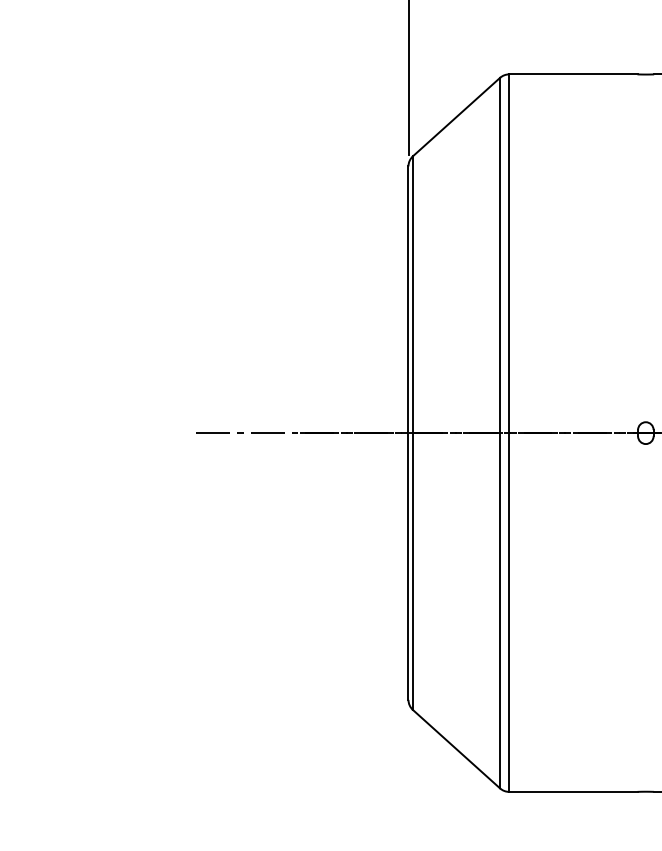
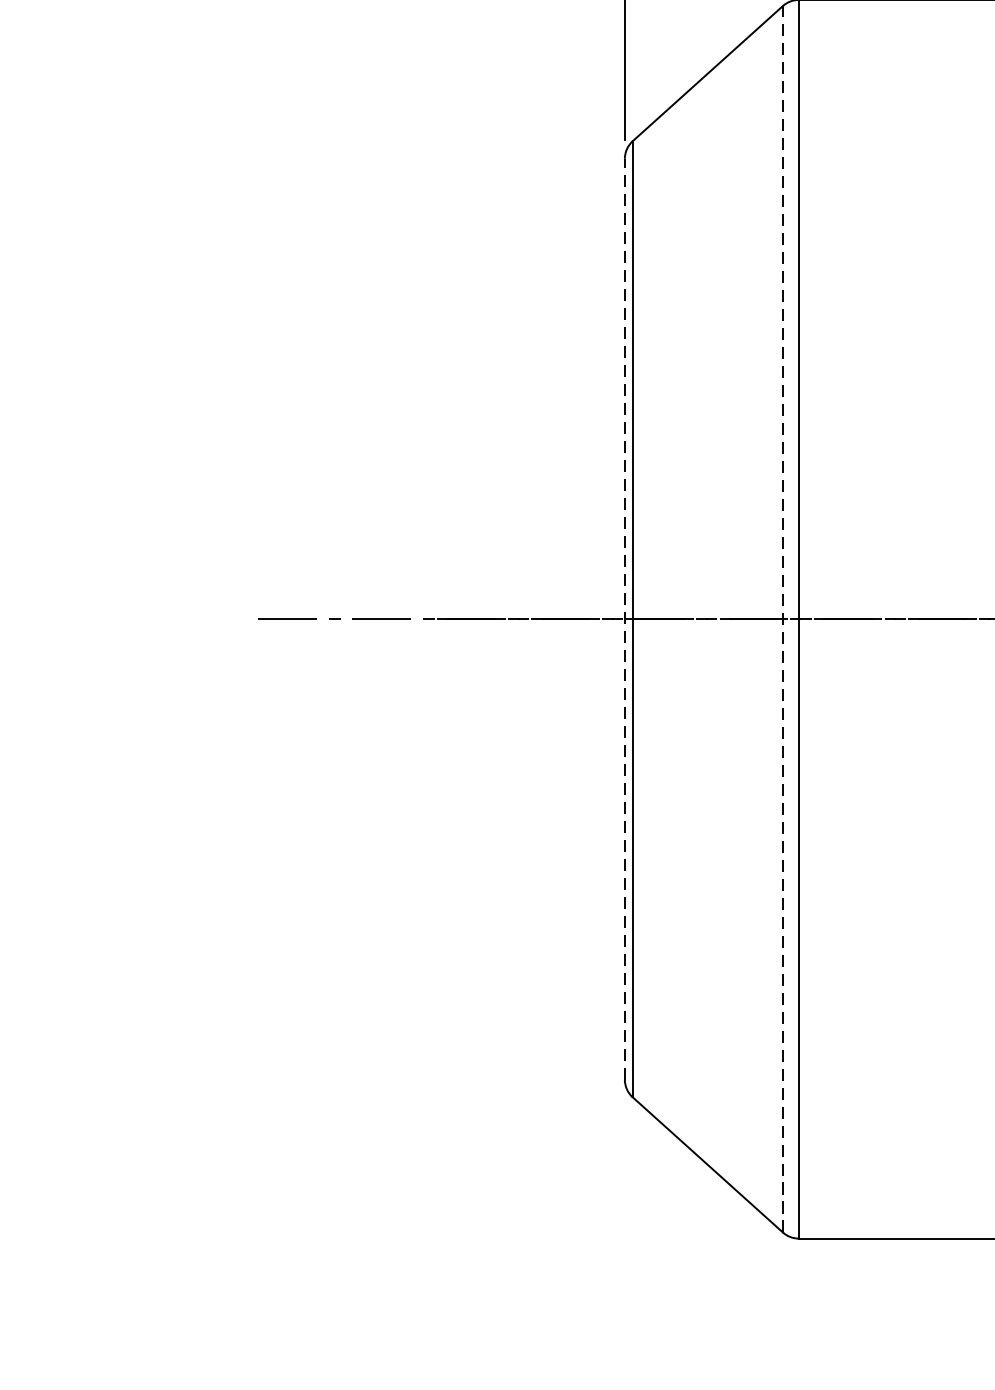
line: (500, 432) -> (783, 618), solid -> dashed
line: (408, 433) -> (624, 619), solid -> dashed

